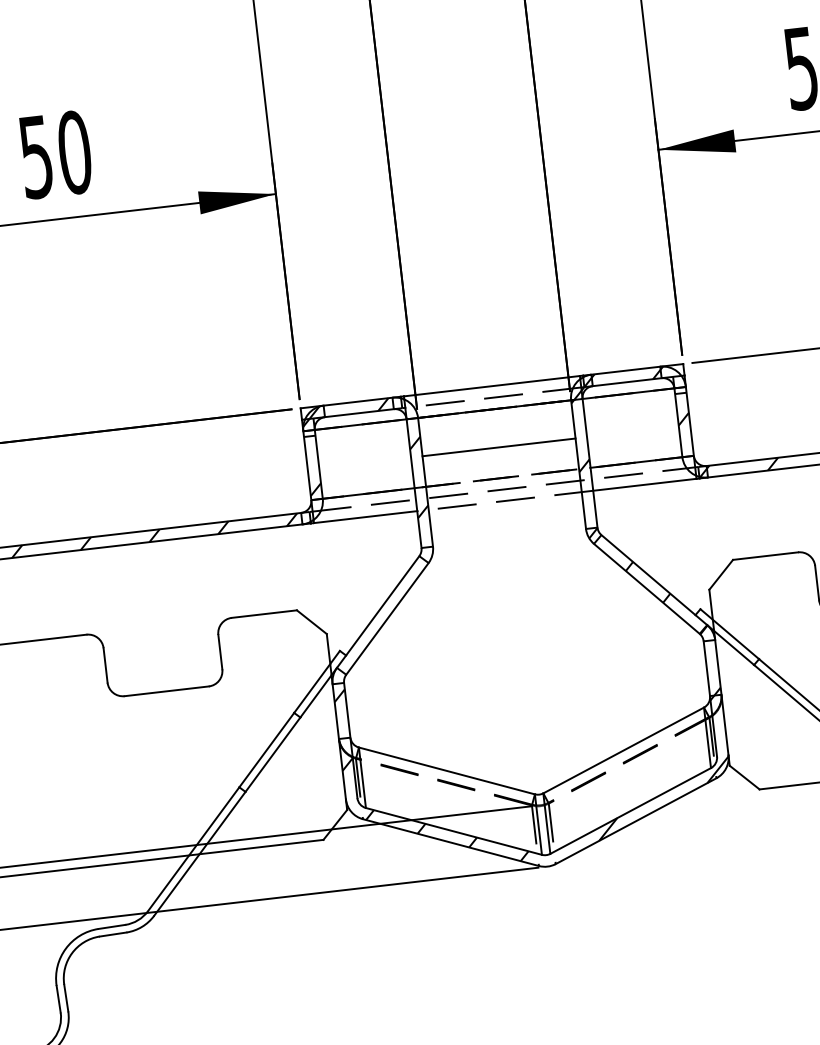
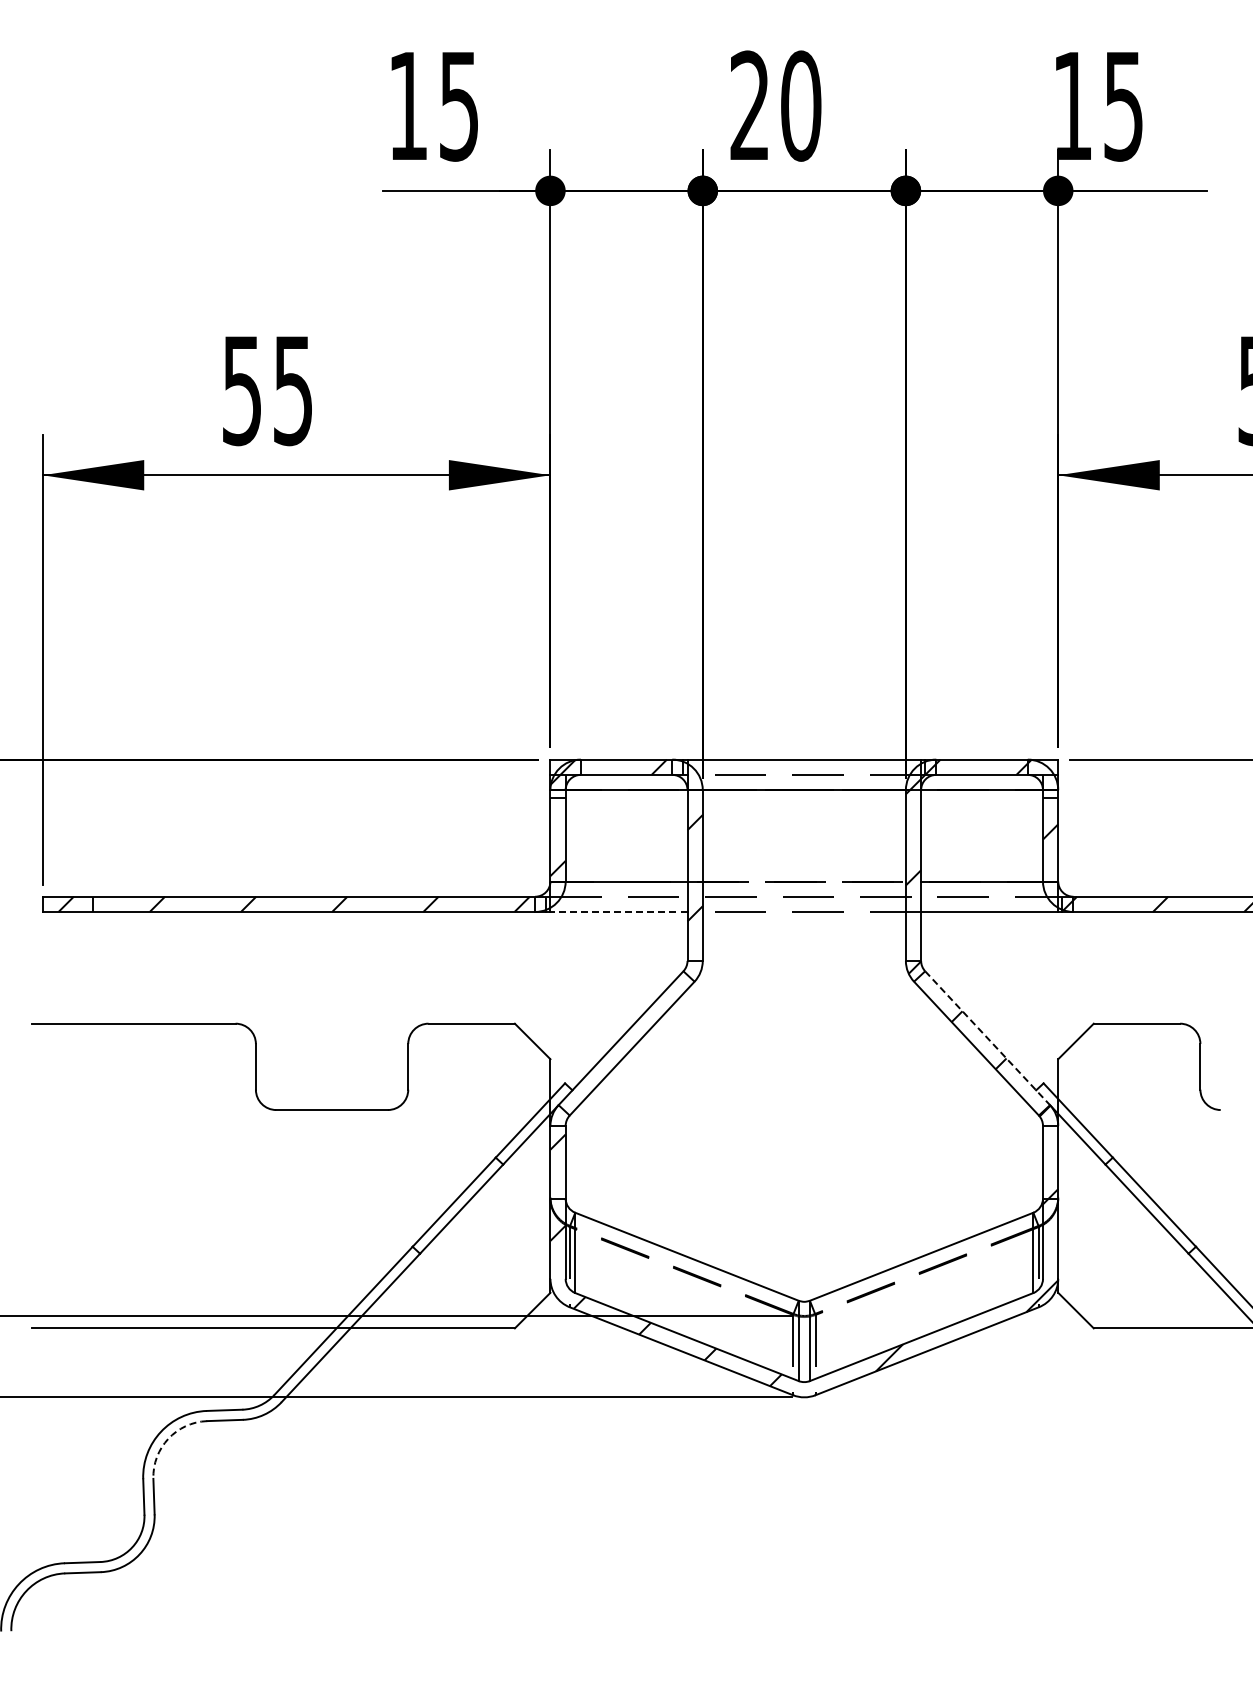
text: (74, 152) -> (293, 390), 50 -> 55
line: (498, 447) -> (803, 840), removed
line: (365, 516) -> (618, 911), solid -> dashed
line: (654, 580) -> (987, 1038), solid -> dashed
arc: (72, 953) -> (168, 1438), solid -> dashed

